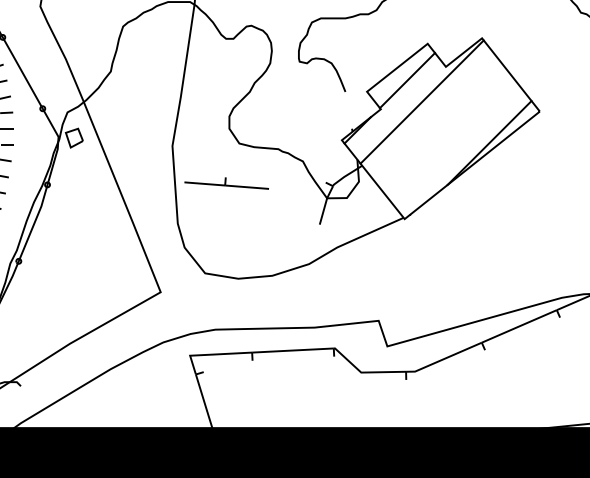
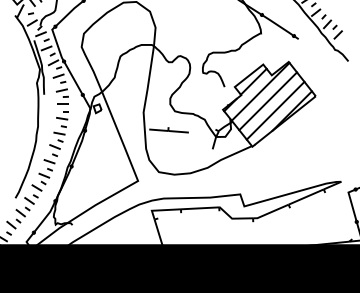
line: (438, 122) -> (268, 101), added
line: (453, 141) -> (275, 110), added

